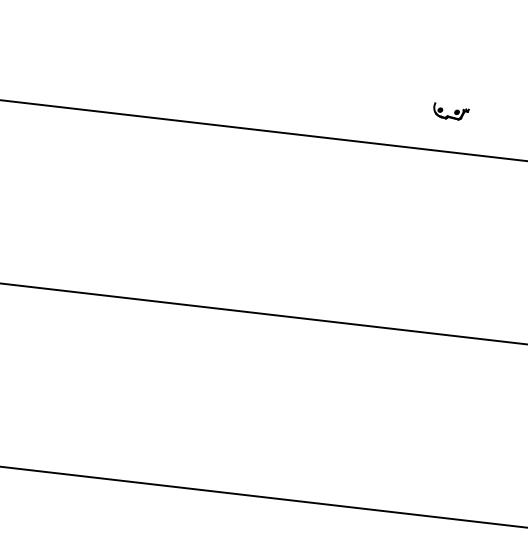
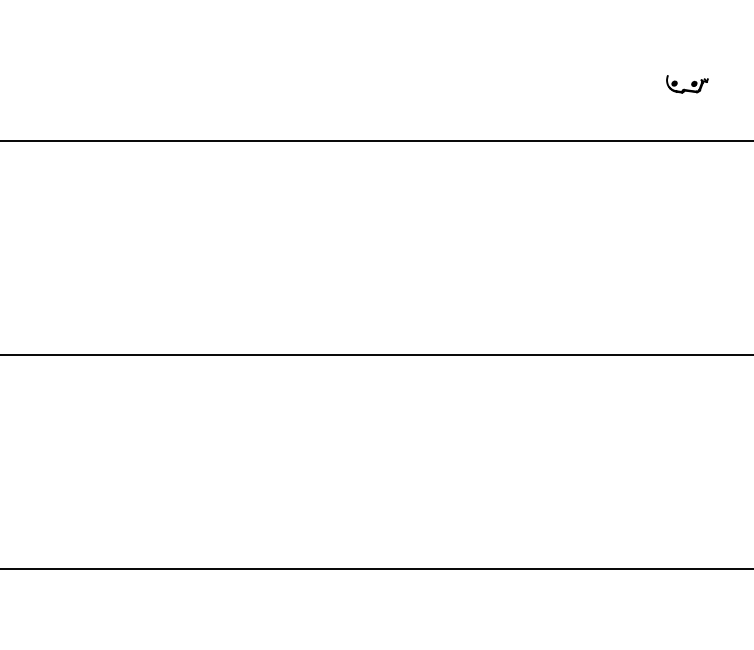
part: (451, 112) -> (687, 84), moved

